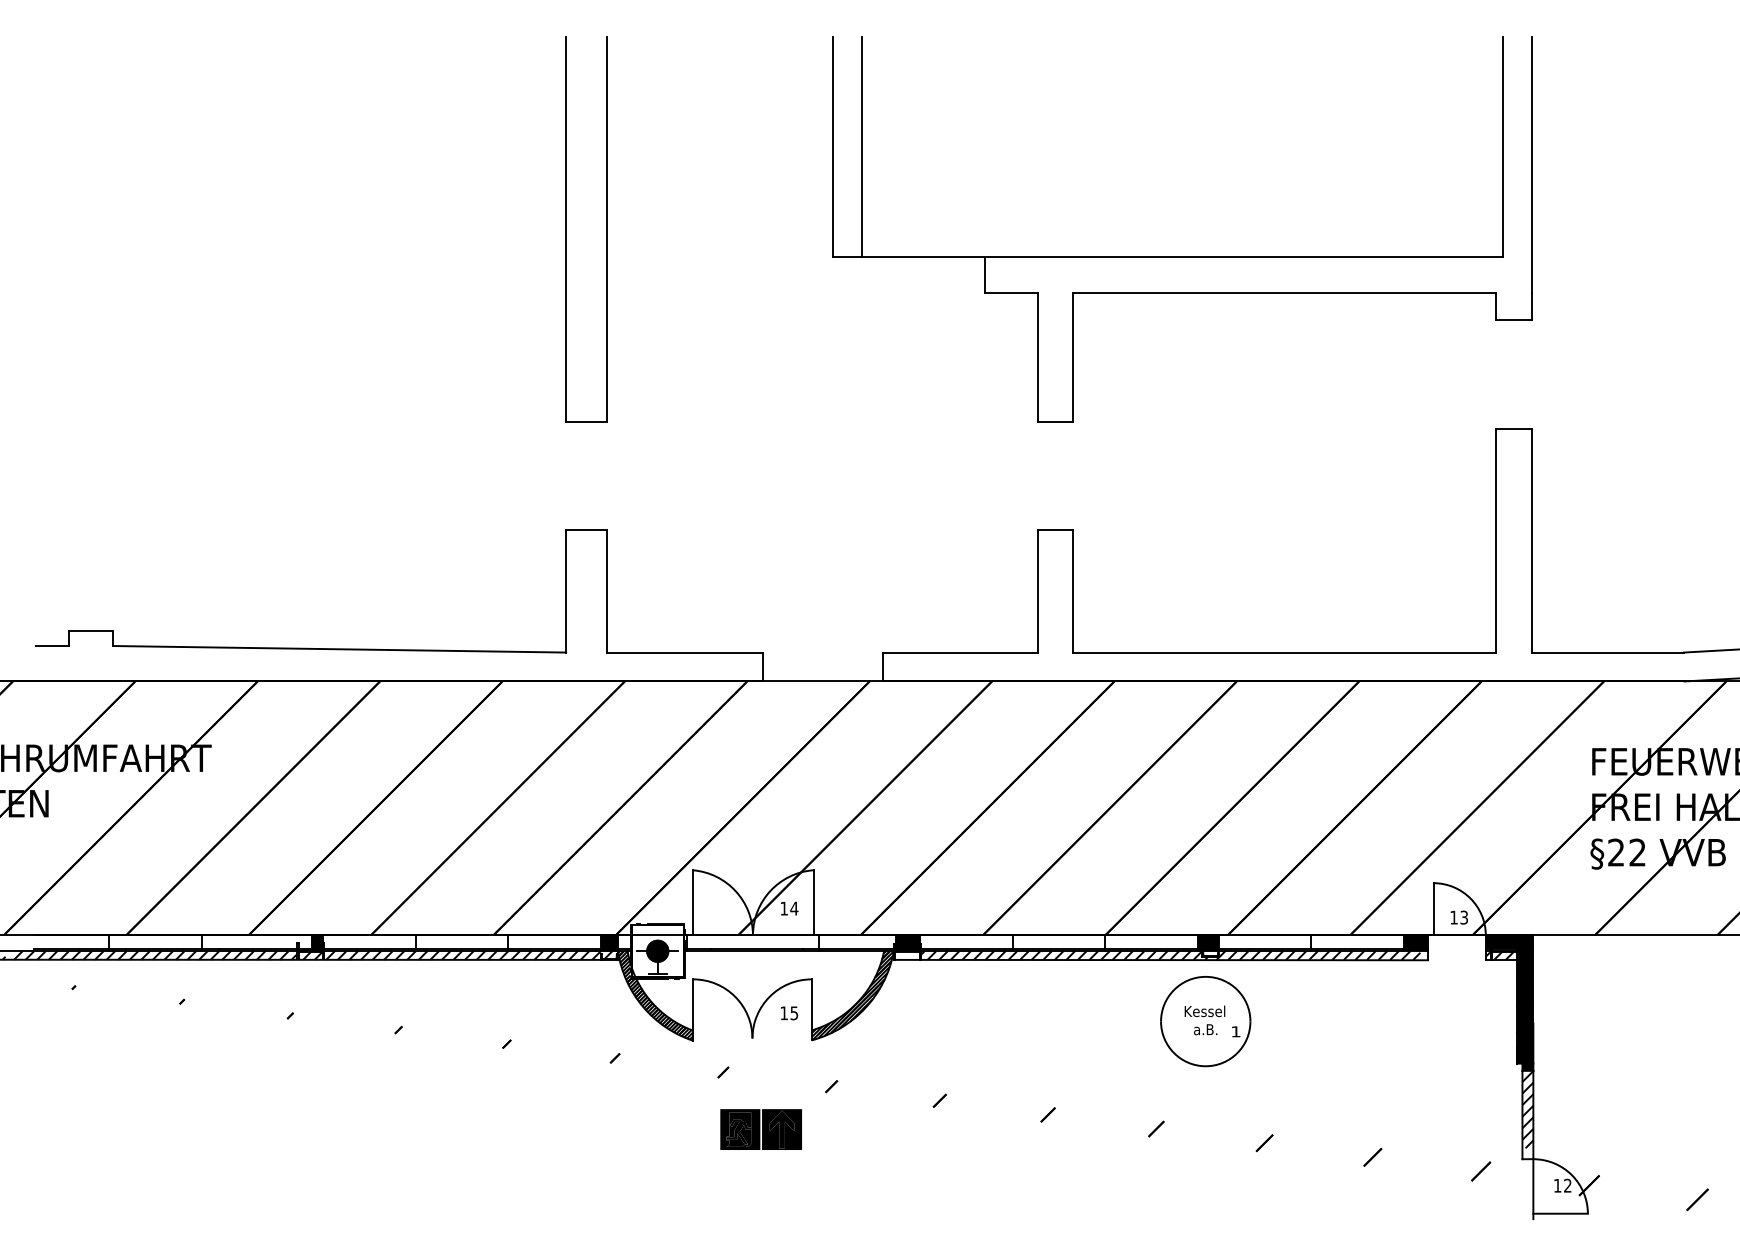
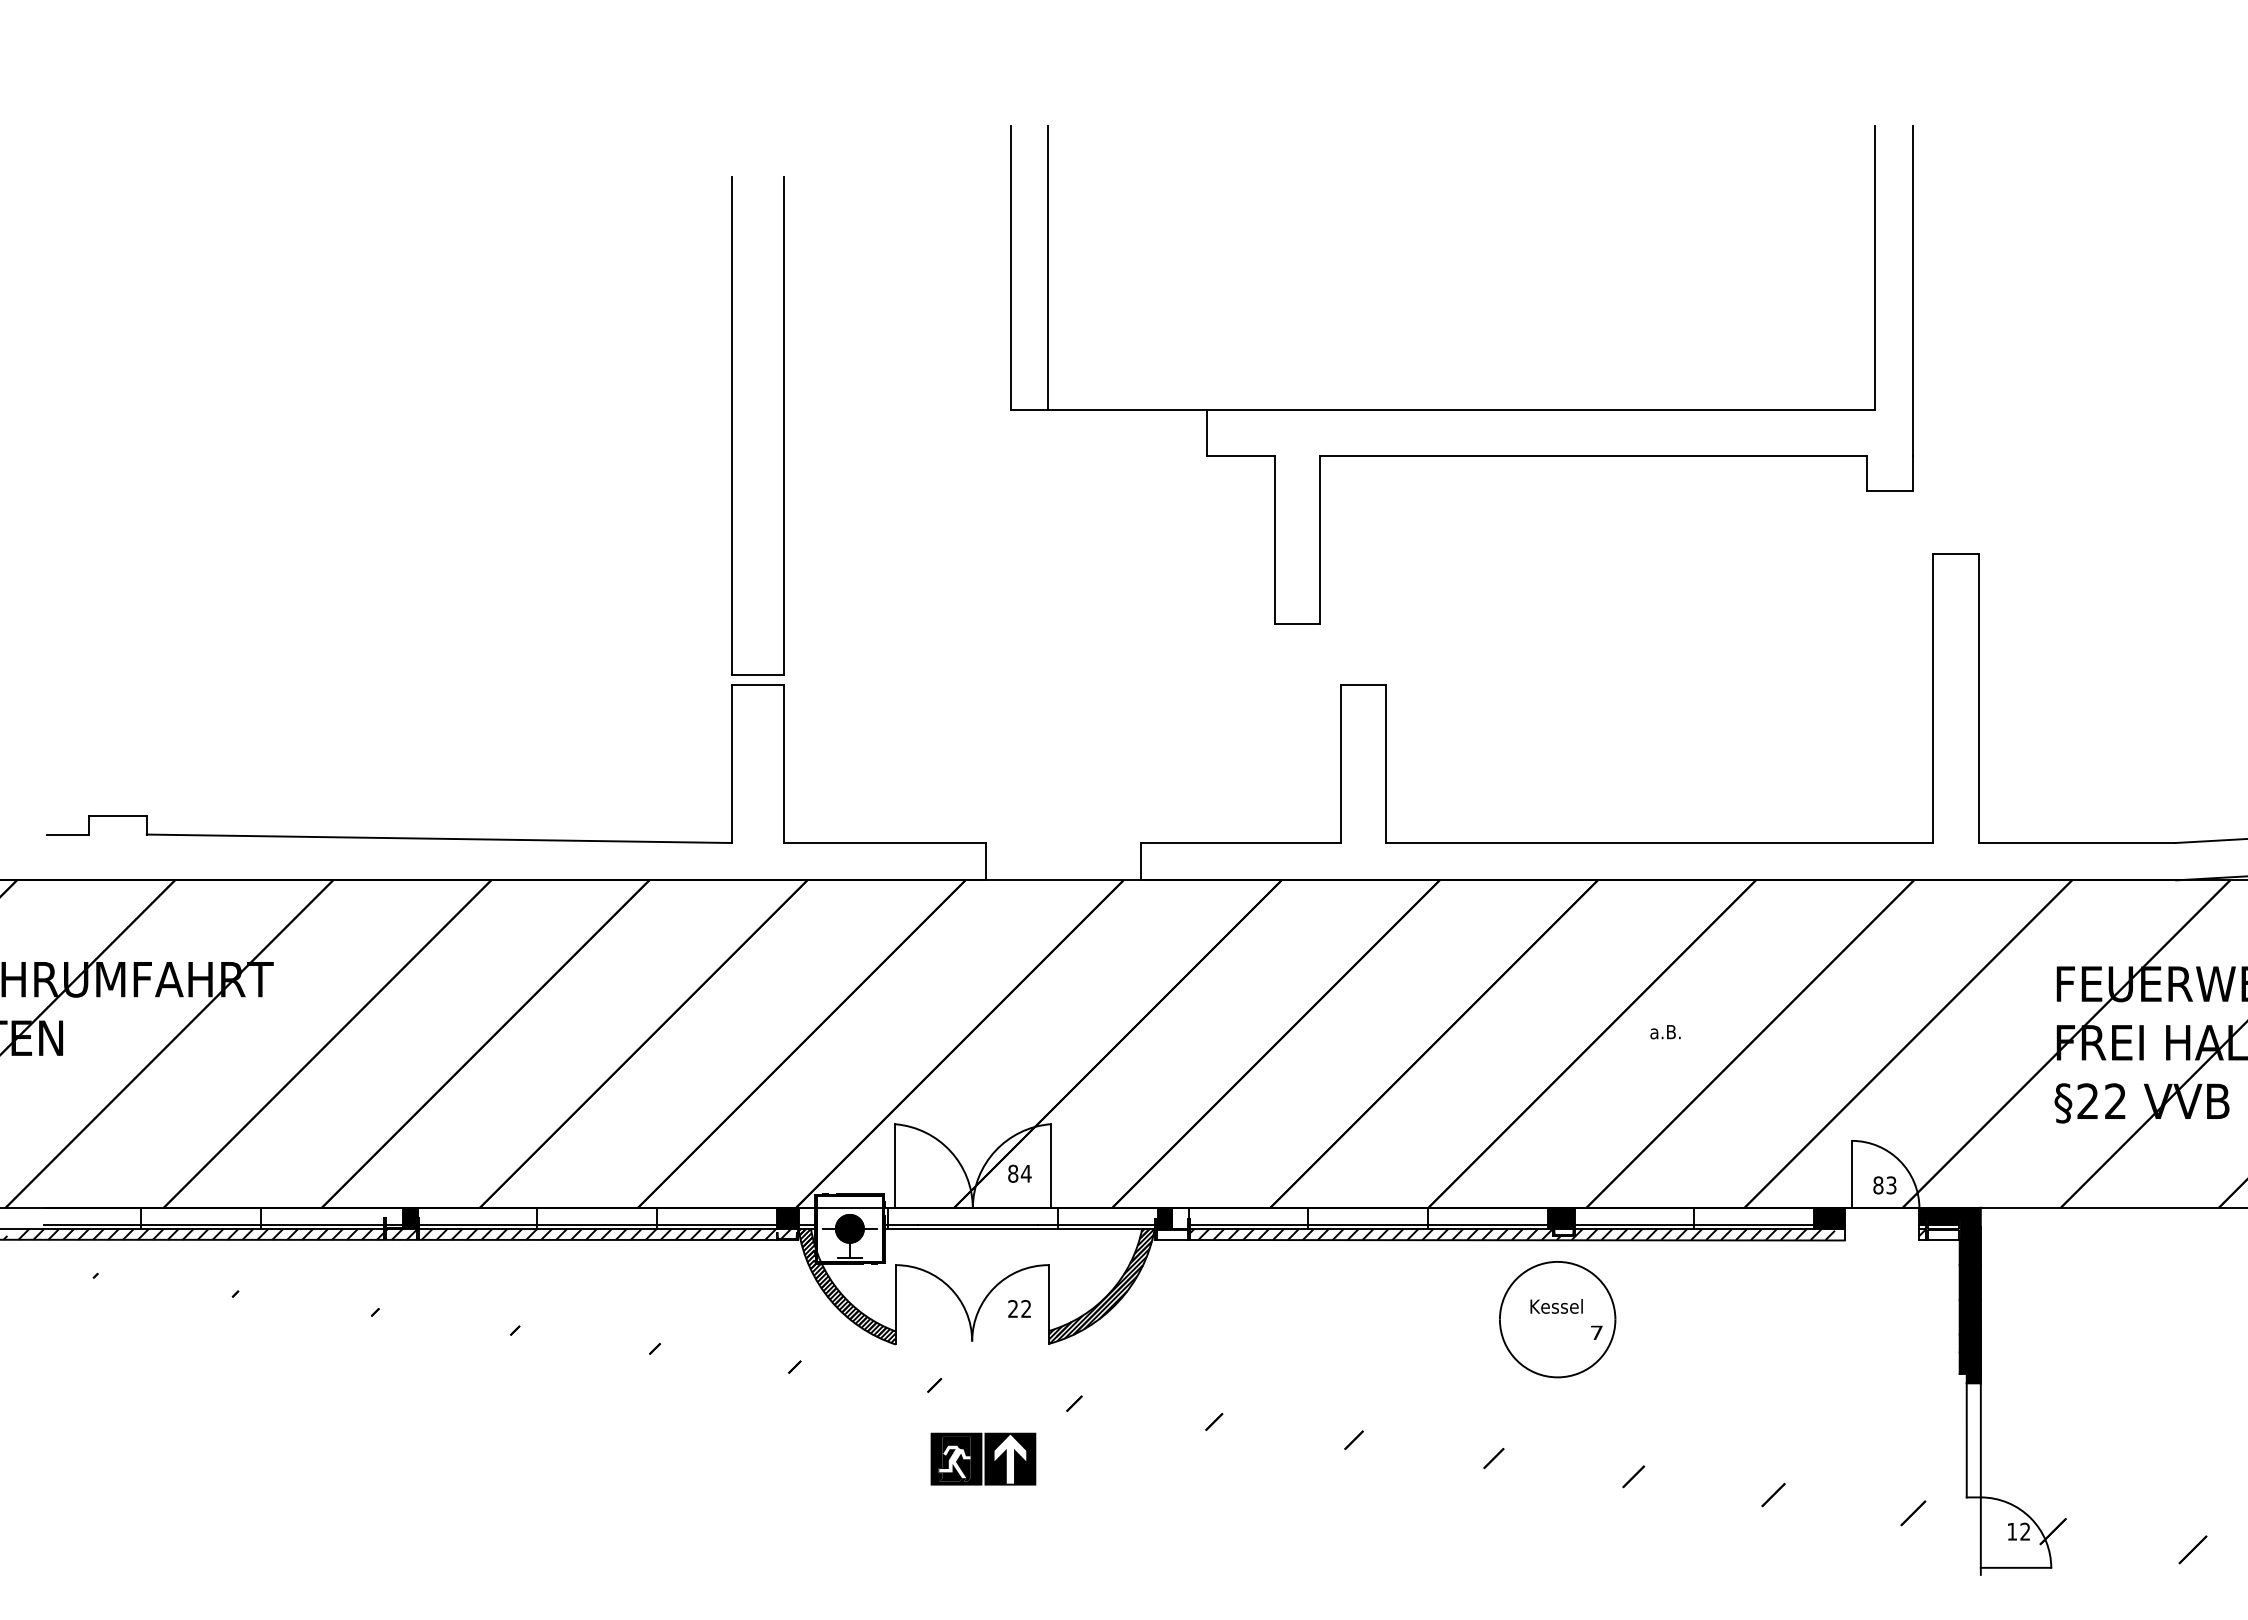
part: (566, 229) -> (732, 425), moved
part: (1182, 256) -> (1461, 409), moved
text: (784, 908) -> (1013, 1173), 14 -> 84
text: (1454, 917) -> (1878, 1185), 13 -> 83
fill: (913, 942) -> (1180, 1217), removed
hatch: (1503, 955) -> (1942, 1234), removed
text: (789, 1012) -> (1019, 1308), 15 -> 22
text: (1205, 1029) -> (1665, 1032), moved
text: (1235, 1031) -> (1596, 1332), 1 -> 7
hatch: (1527, 1109) -> (1973, 1433), removed
fill: (782, 1129) -> (1010, 1458), removed
fill: (738, 1131) -> (954, 1461), removed

